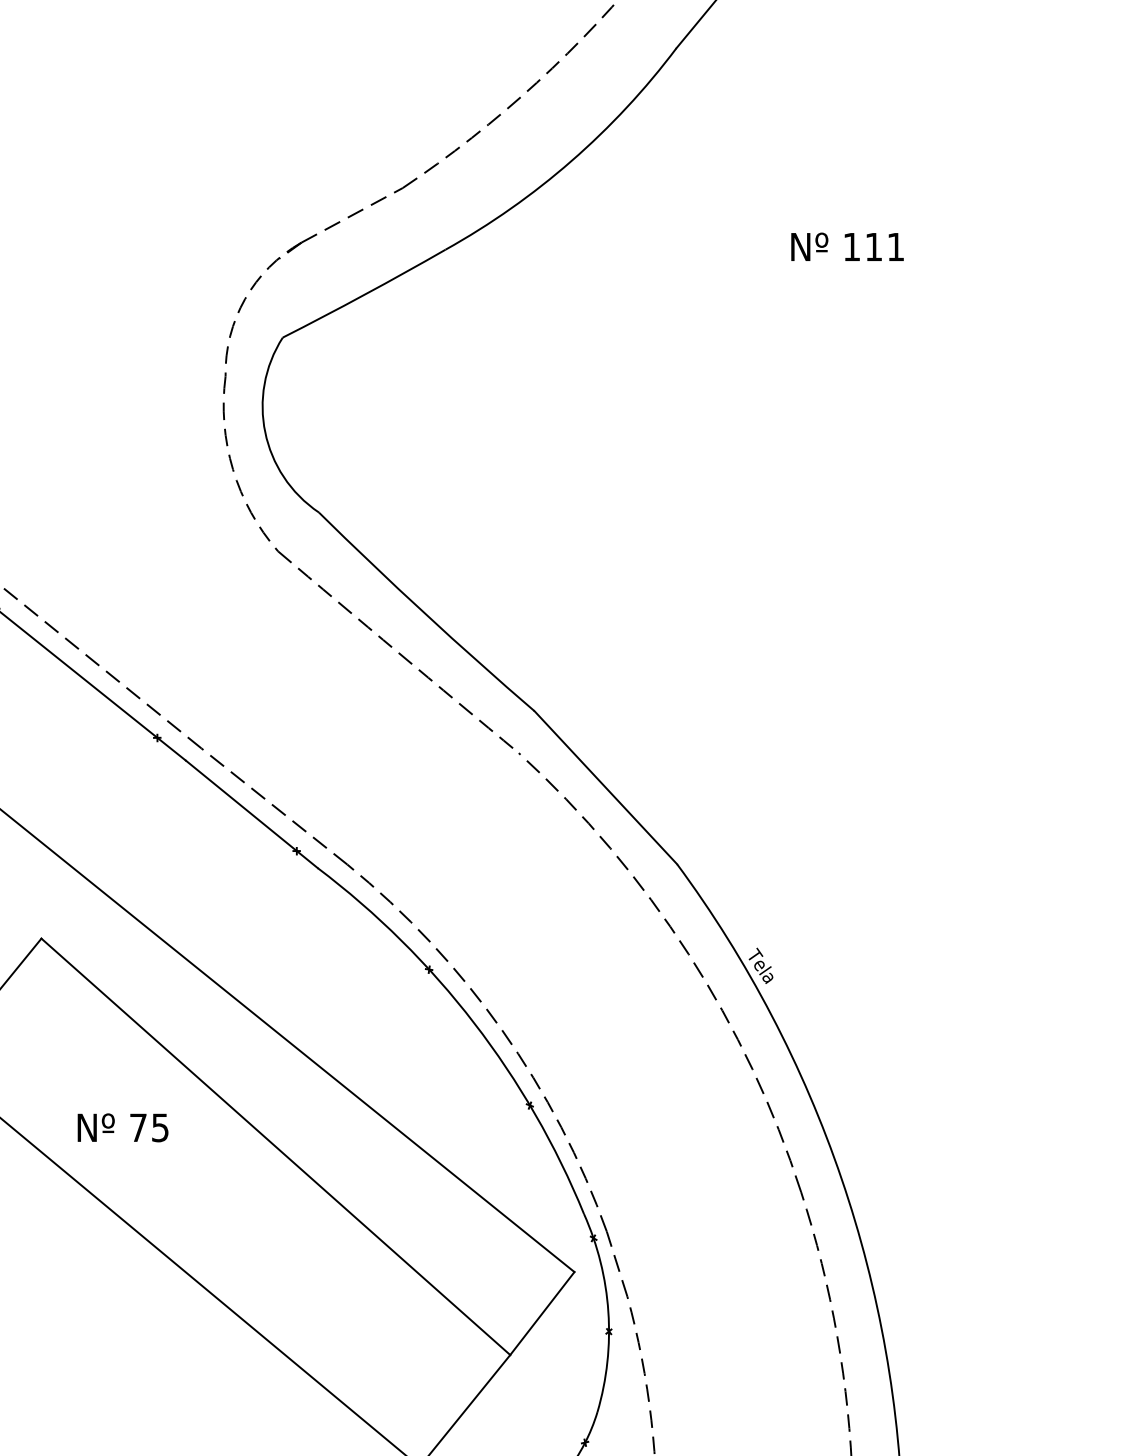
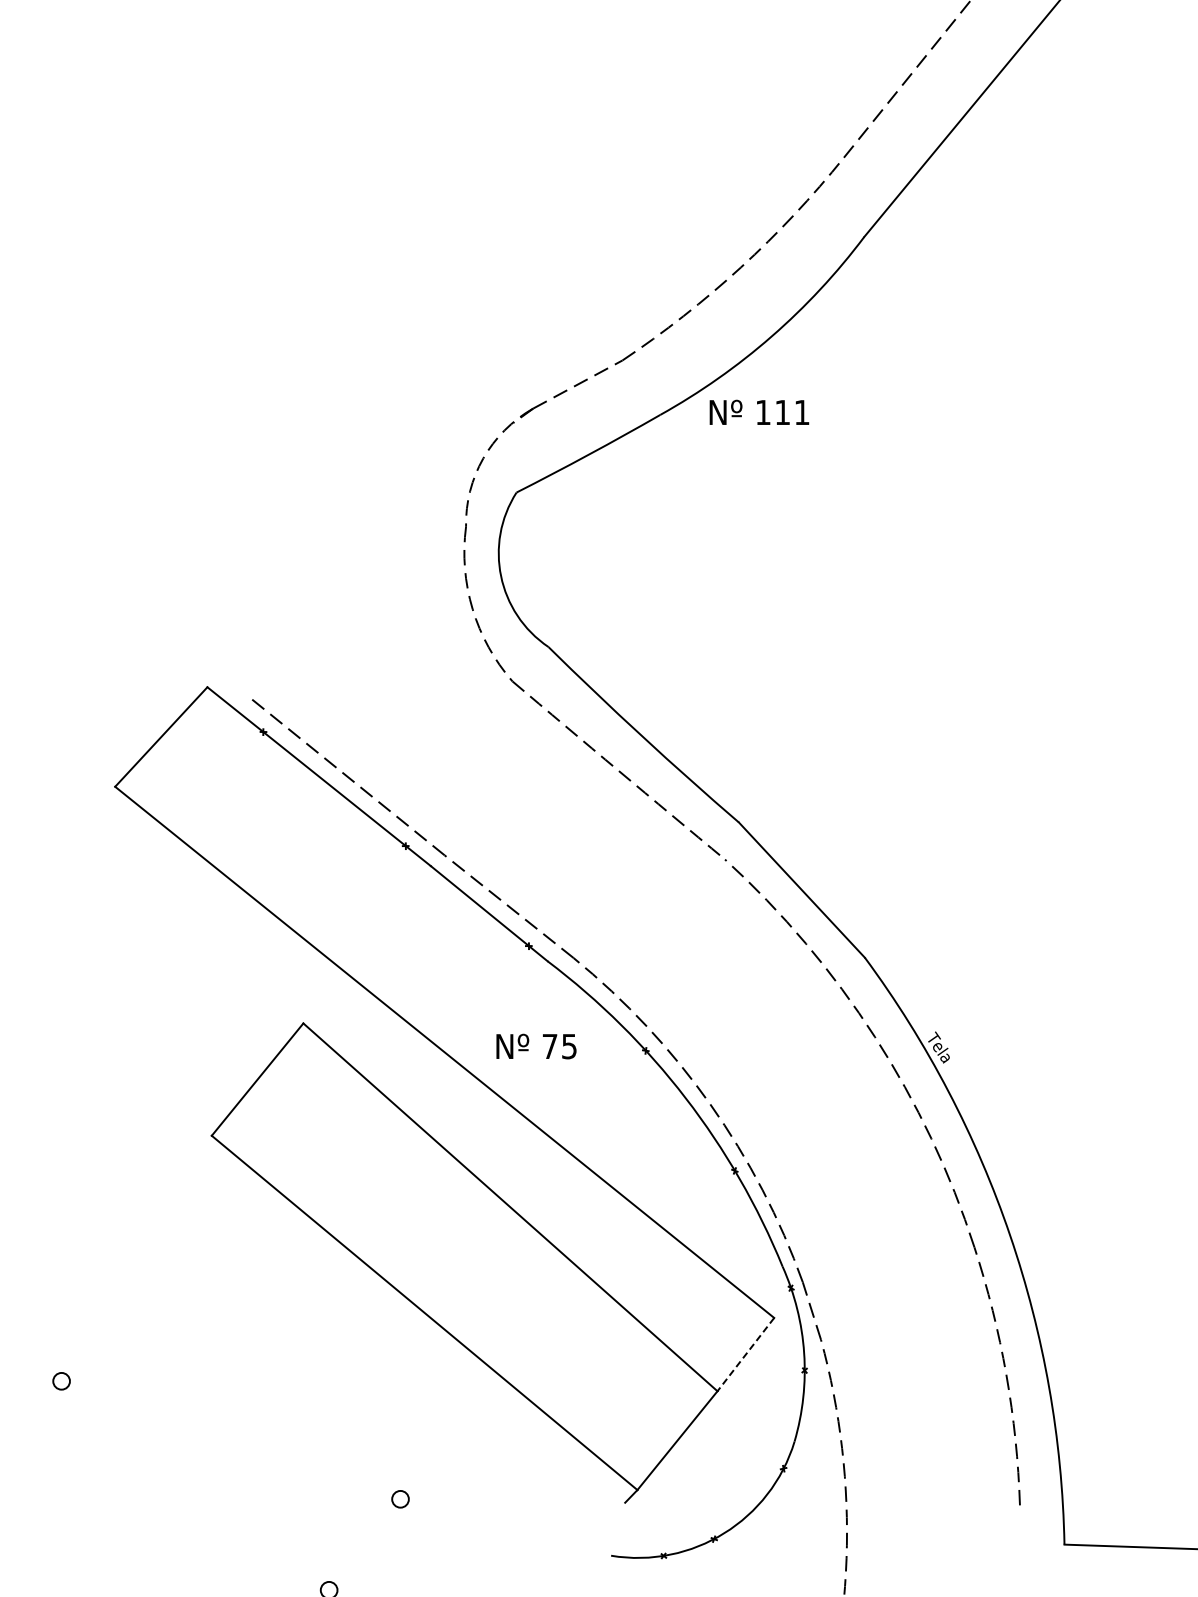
text: (847, 245) -> (759, 411), moved
text: (123, 1127) -> (536, 1046), moved
line: (541, 1313) -> (745, 1354), solid -> dashed

